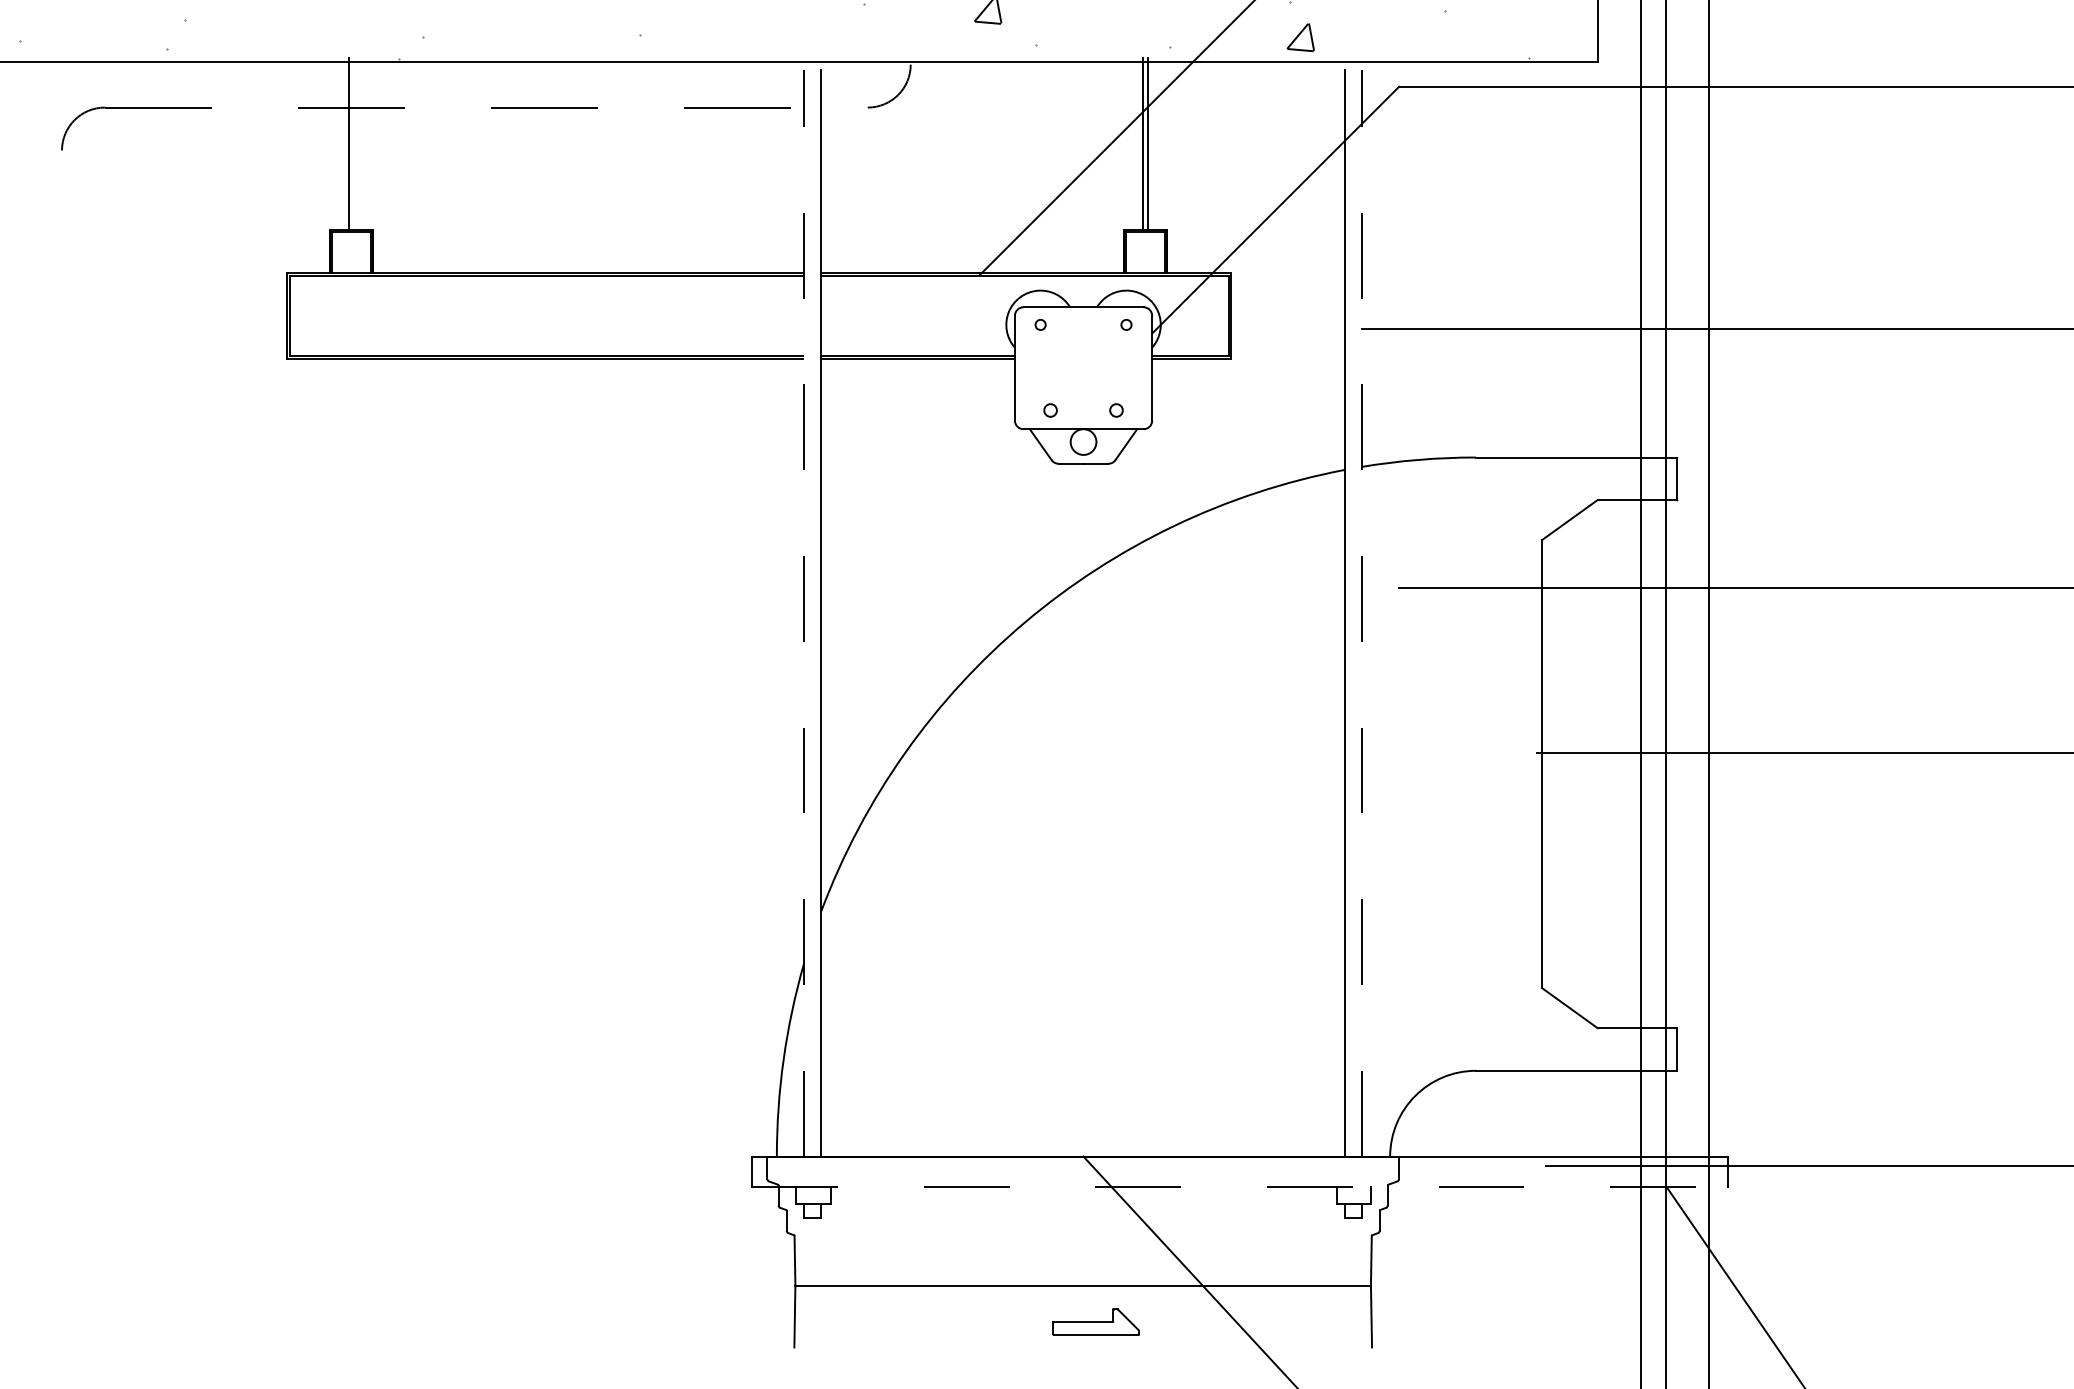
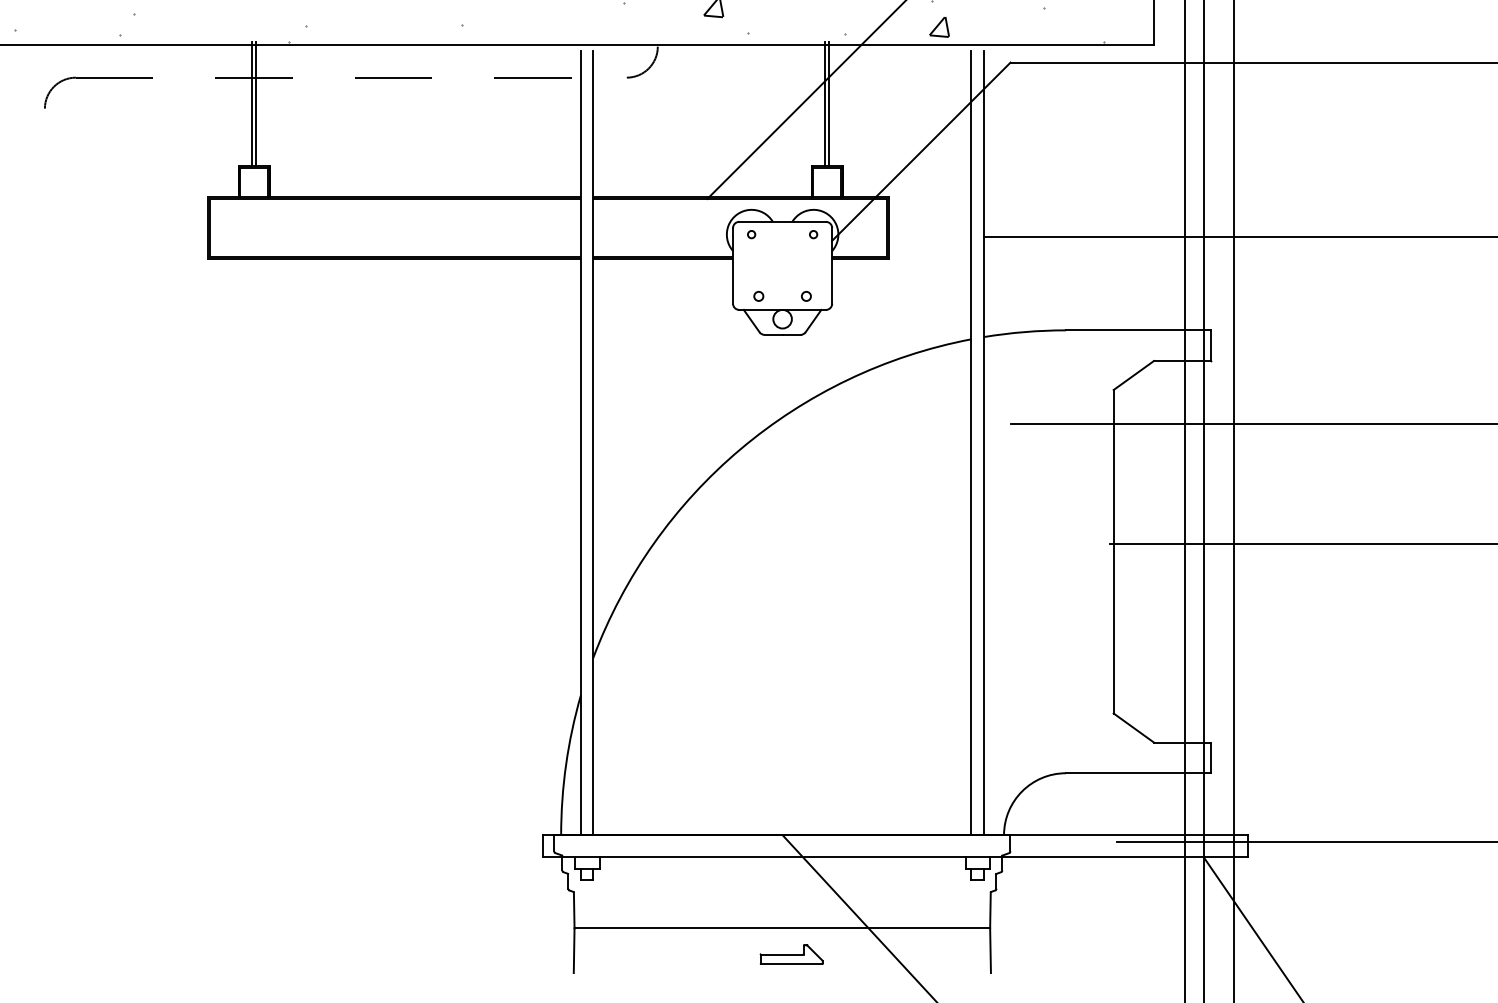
line: (354, 143) -> (256, 103), added
line: (803, 612) -> (580, 442), dashed -> solid
line: (1361, 612) -> (983, 442), dashed -> solid
line: (1241, 1186) -> (896, 856), dashed -> solid

